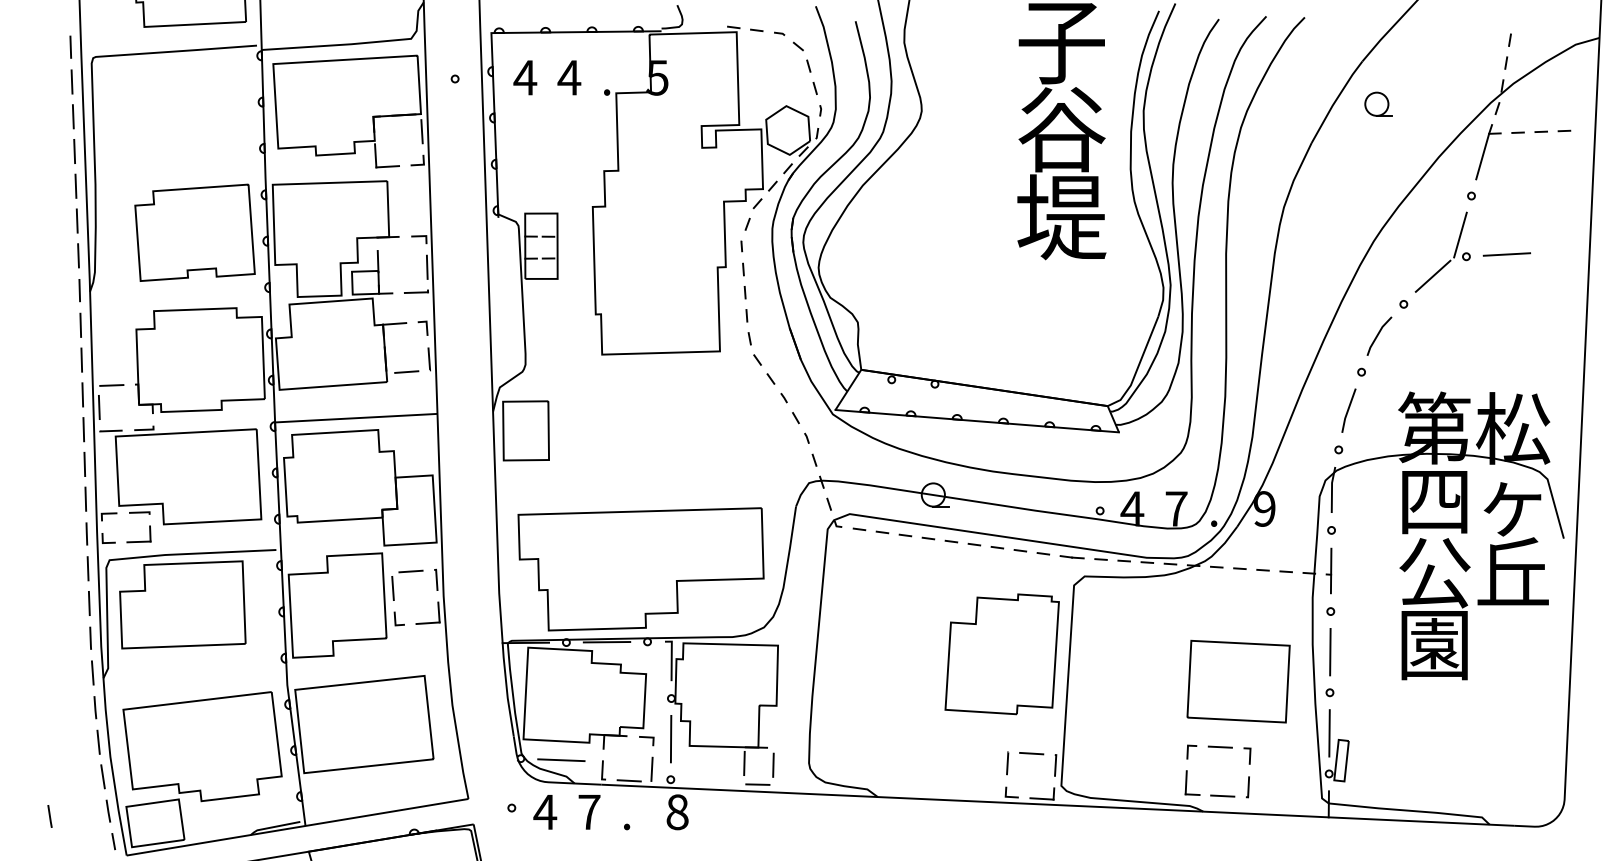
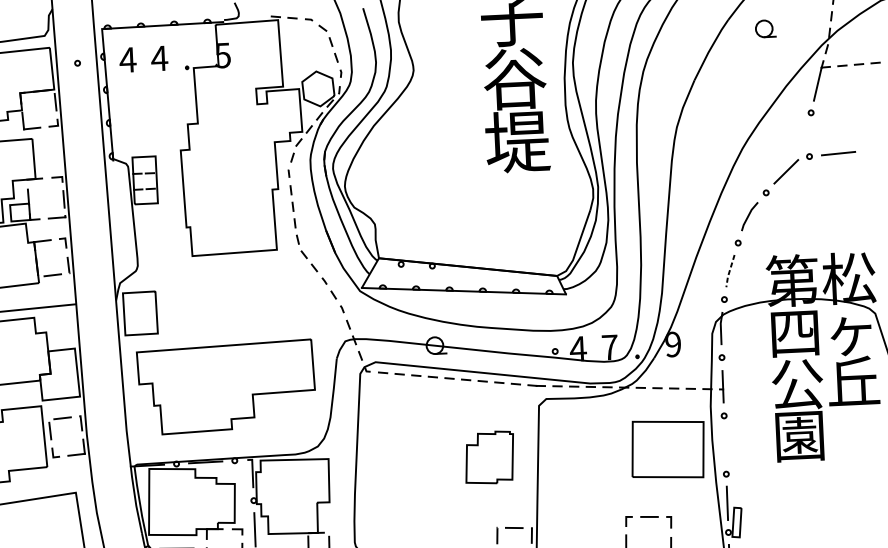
part: (1378, 103) -> (765, 28), moved
line: (1460, 234) -> (804, 140), removed
line: (1347, 411) -> (729, 271), solid -> dashed
part: (640, 569) -> (226, 387), moved
line: (1330, 651) -> (725, 444), removed
part: (1001, 654) -> (489, 457), size x0.6
part: (1238, 681) -> (668, 449), moved

